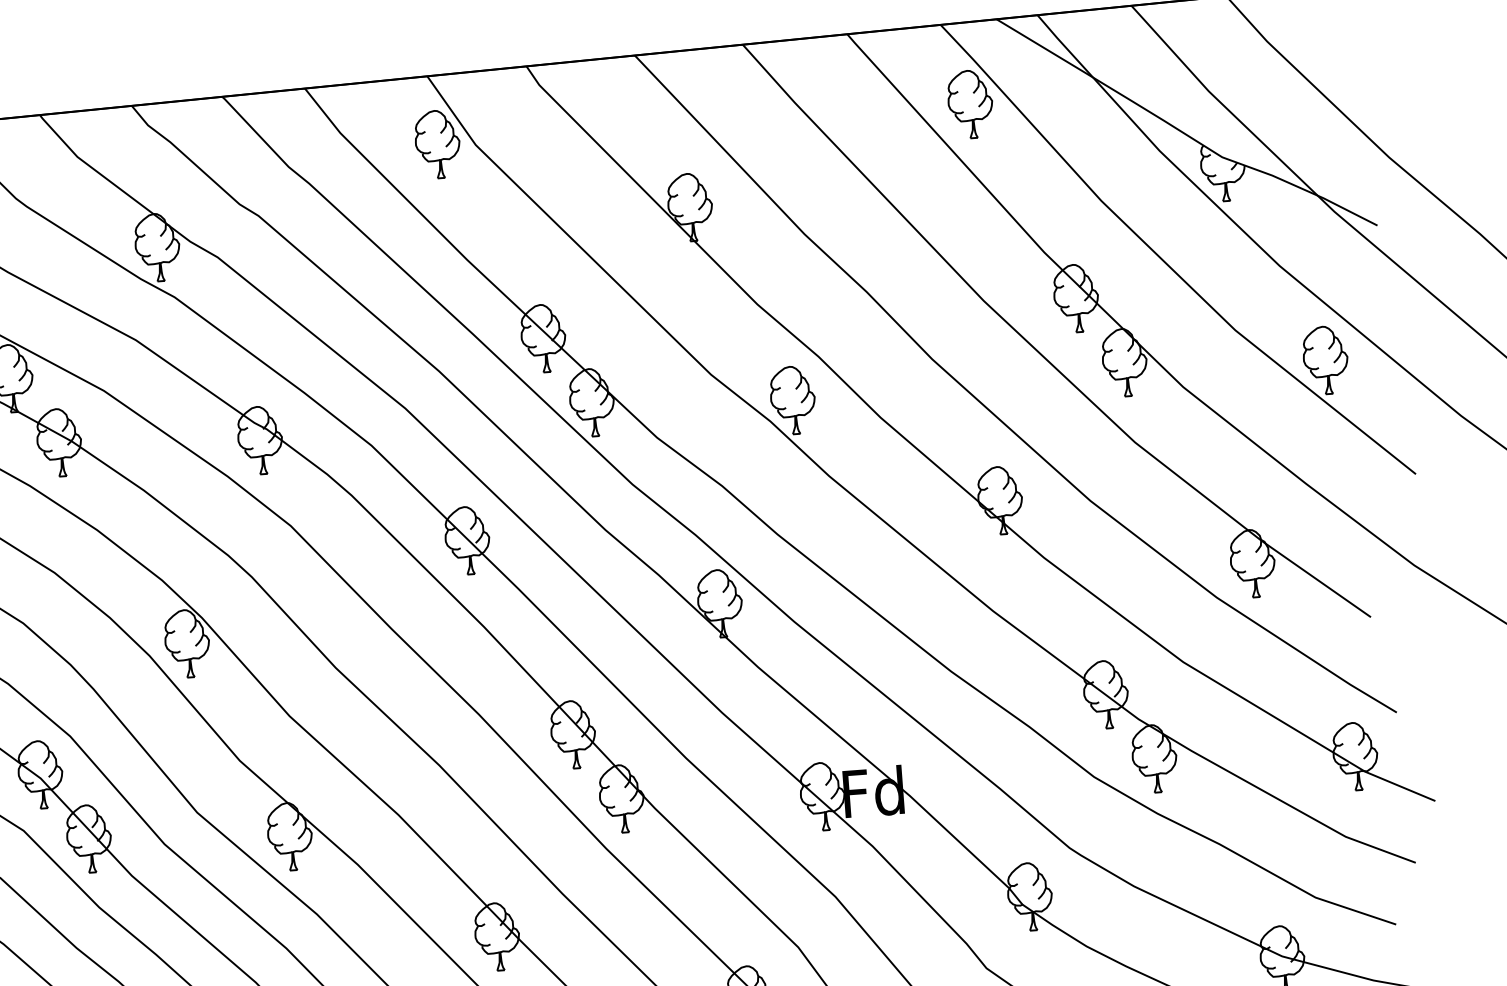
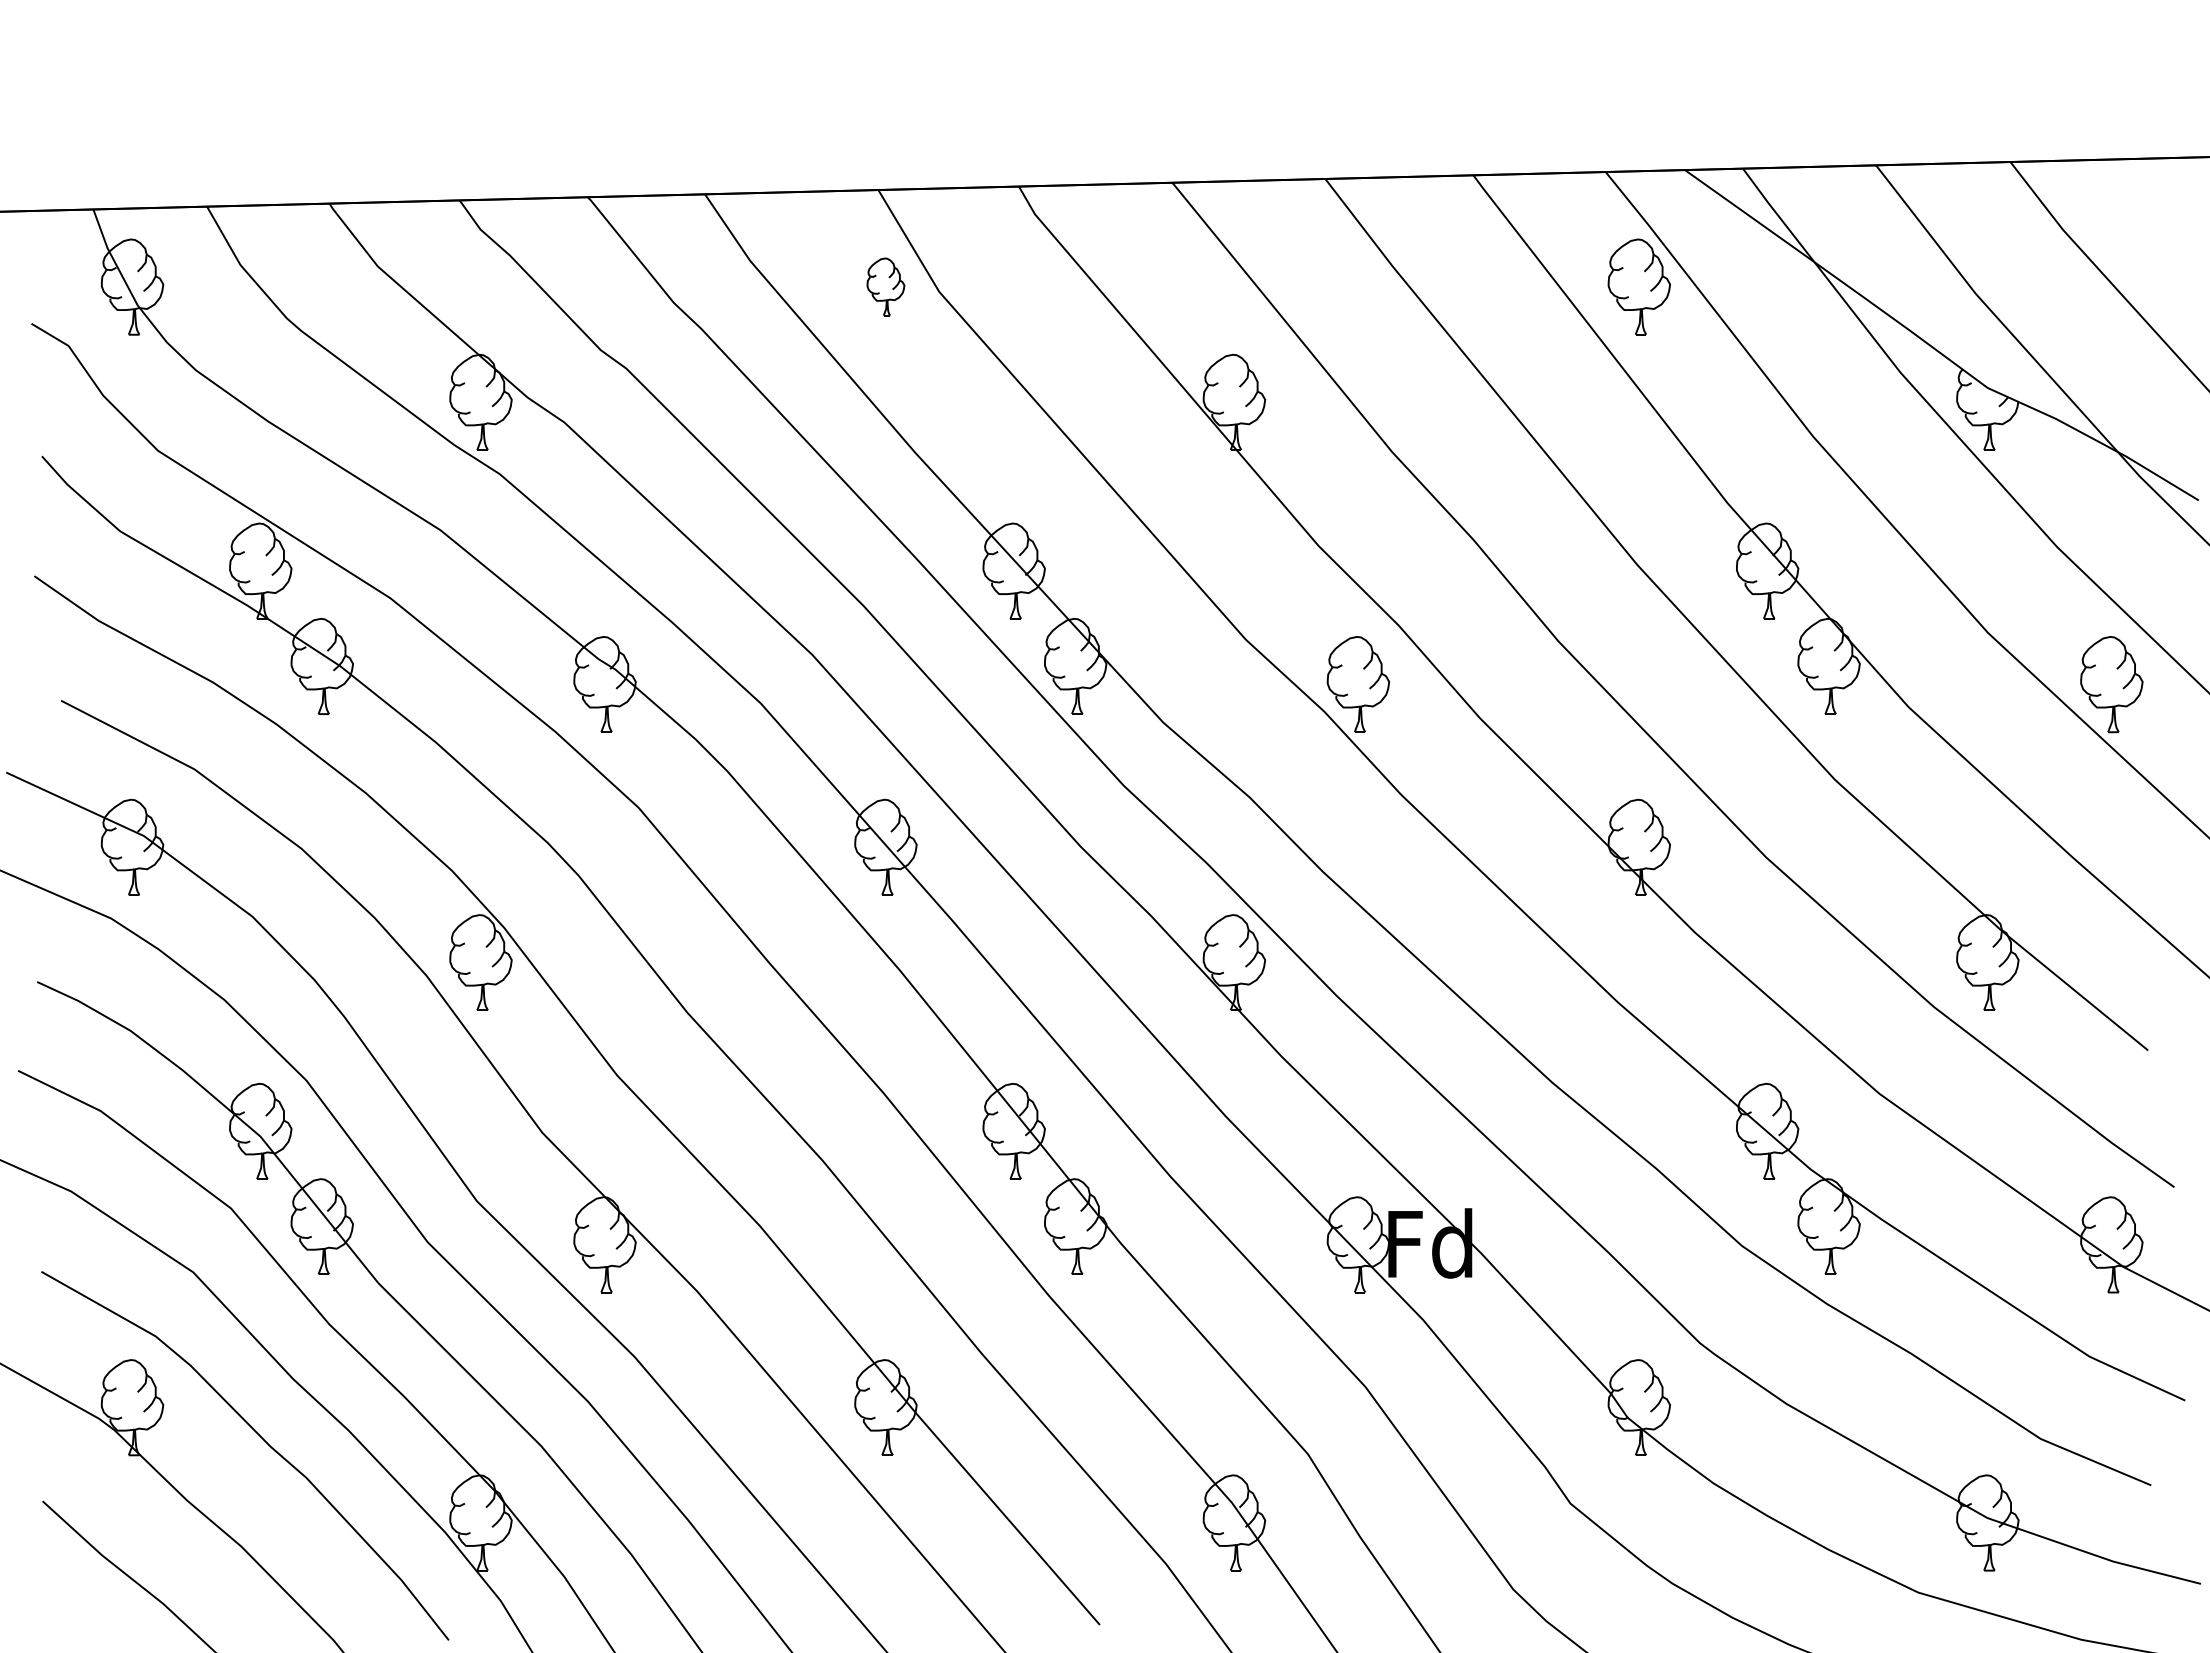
part: (437, 144) -> (885, 286), size x0.6

